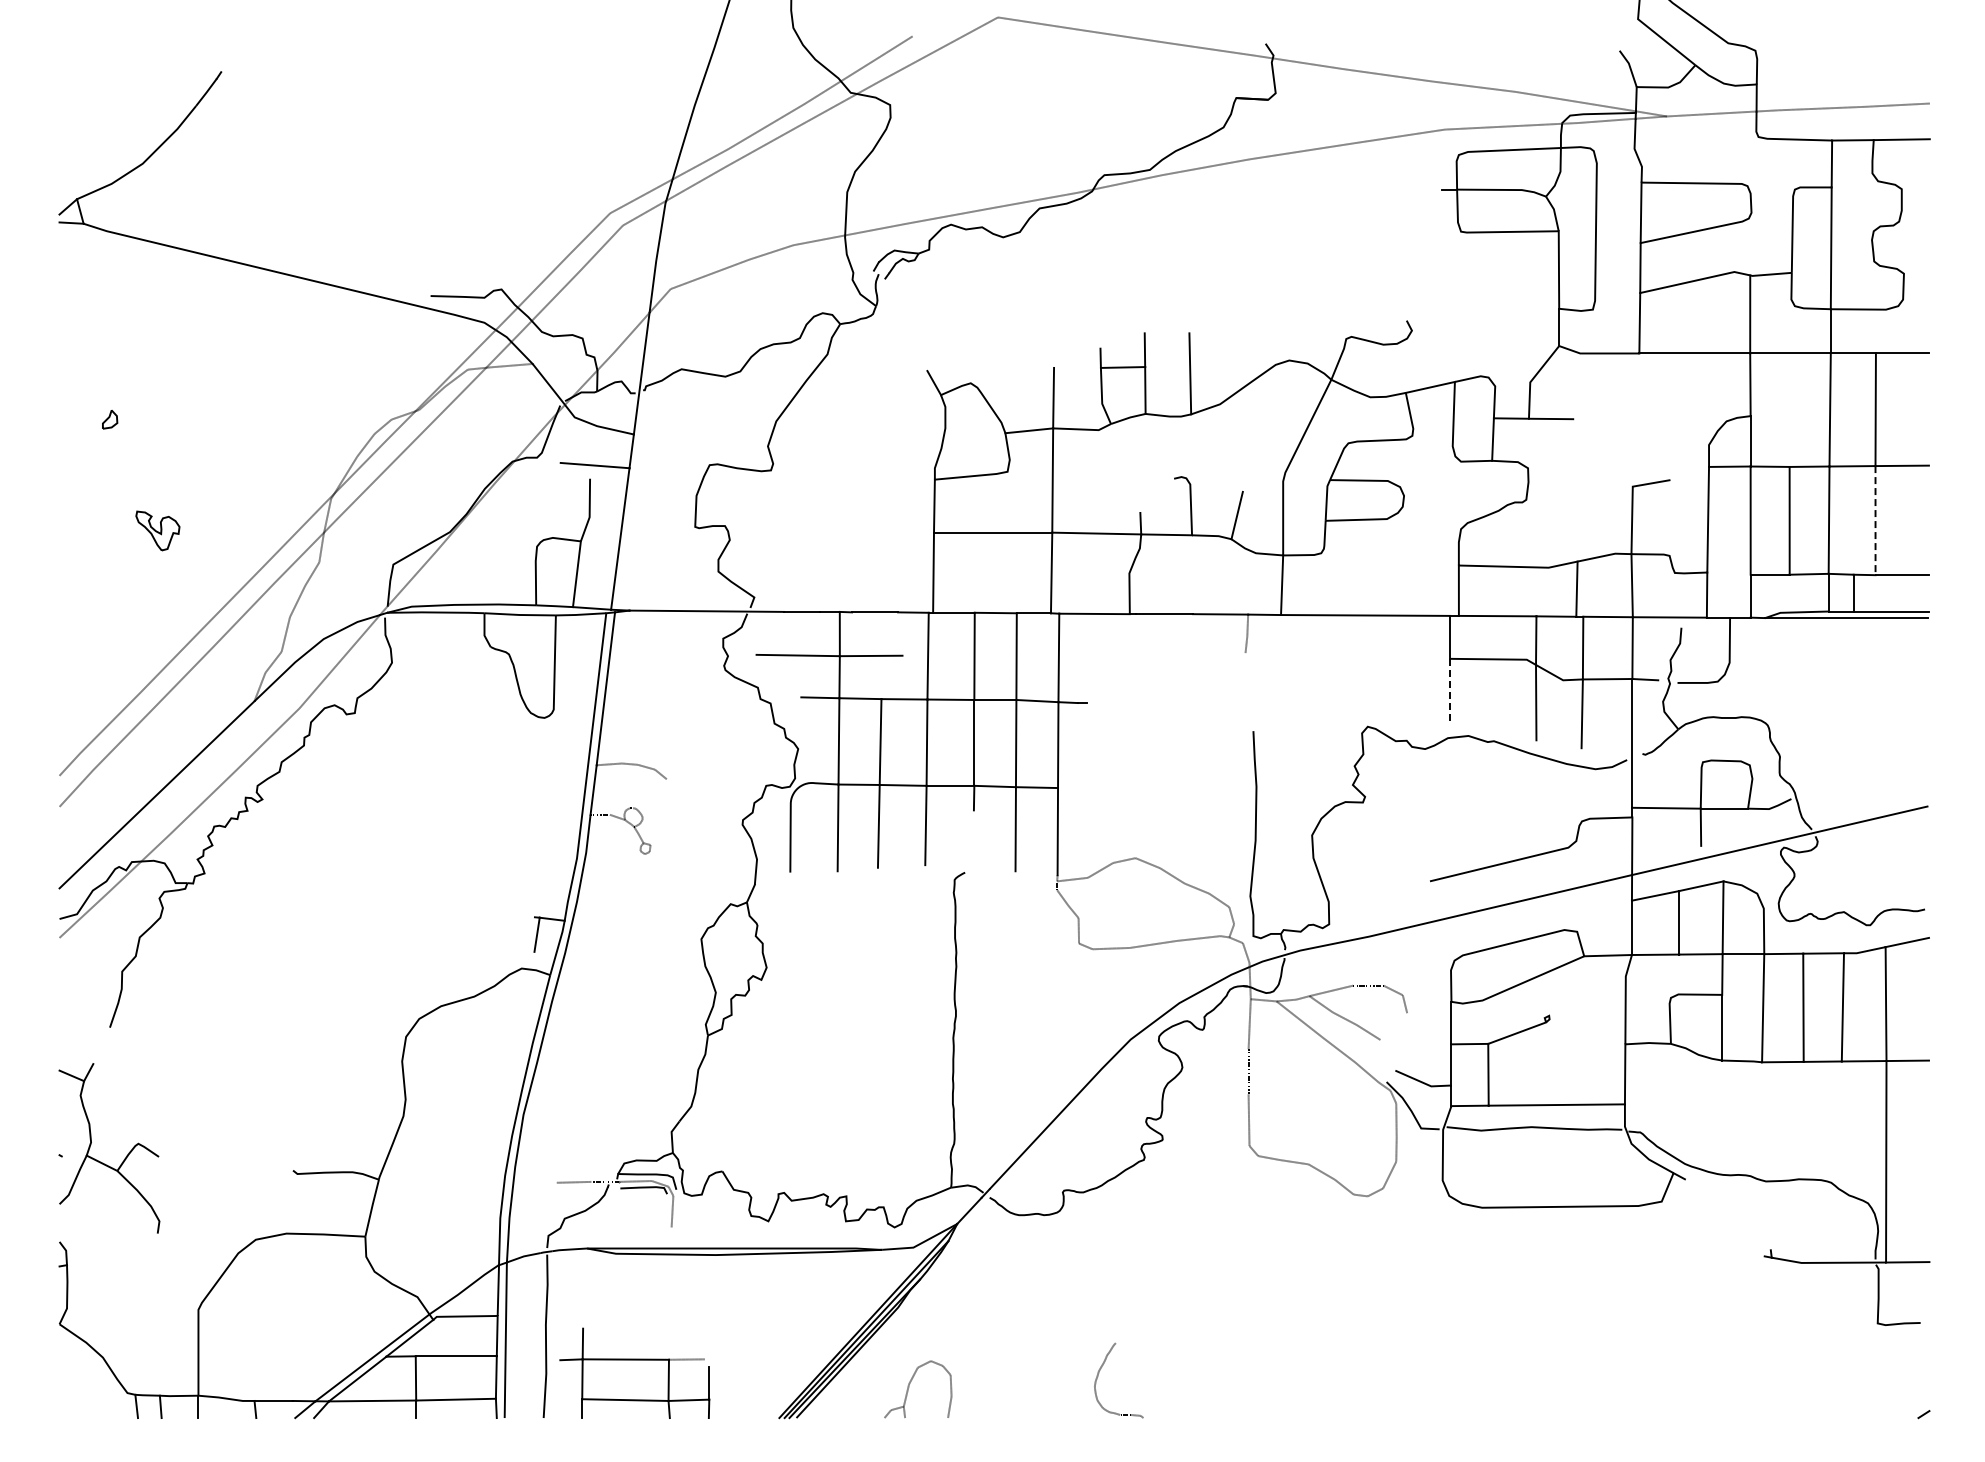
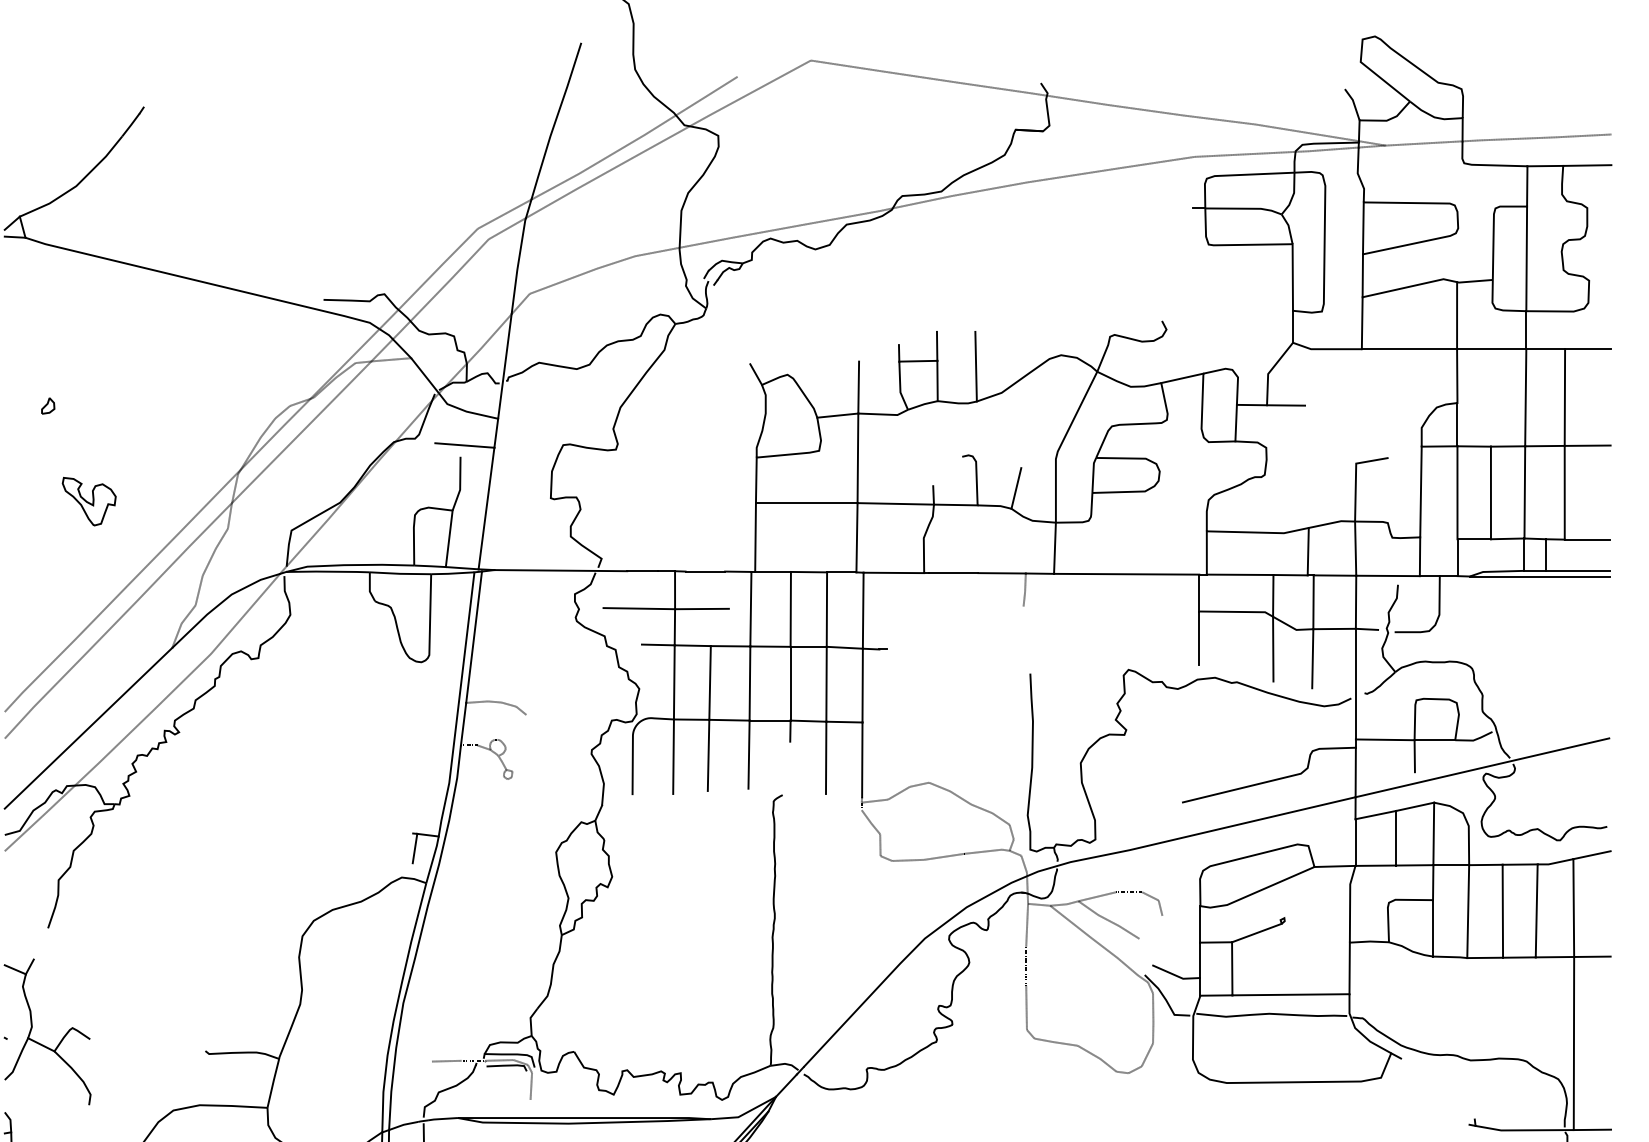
line: (1875, 520) -> (1564, 492), dashed -> solid
part: (157, 530) -> (88, 501), size x1.43
line: (1450, 690) -> (1199, 638), dashed -> solid

